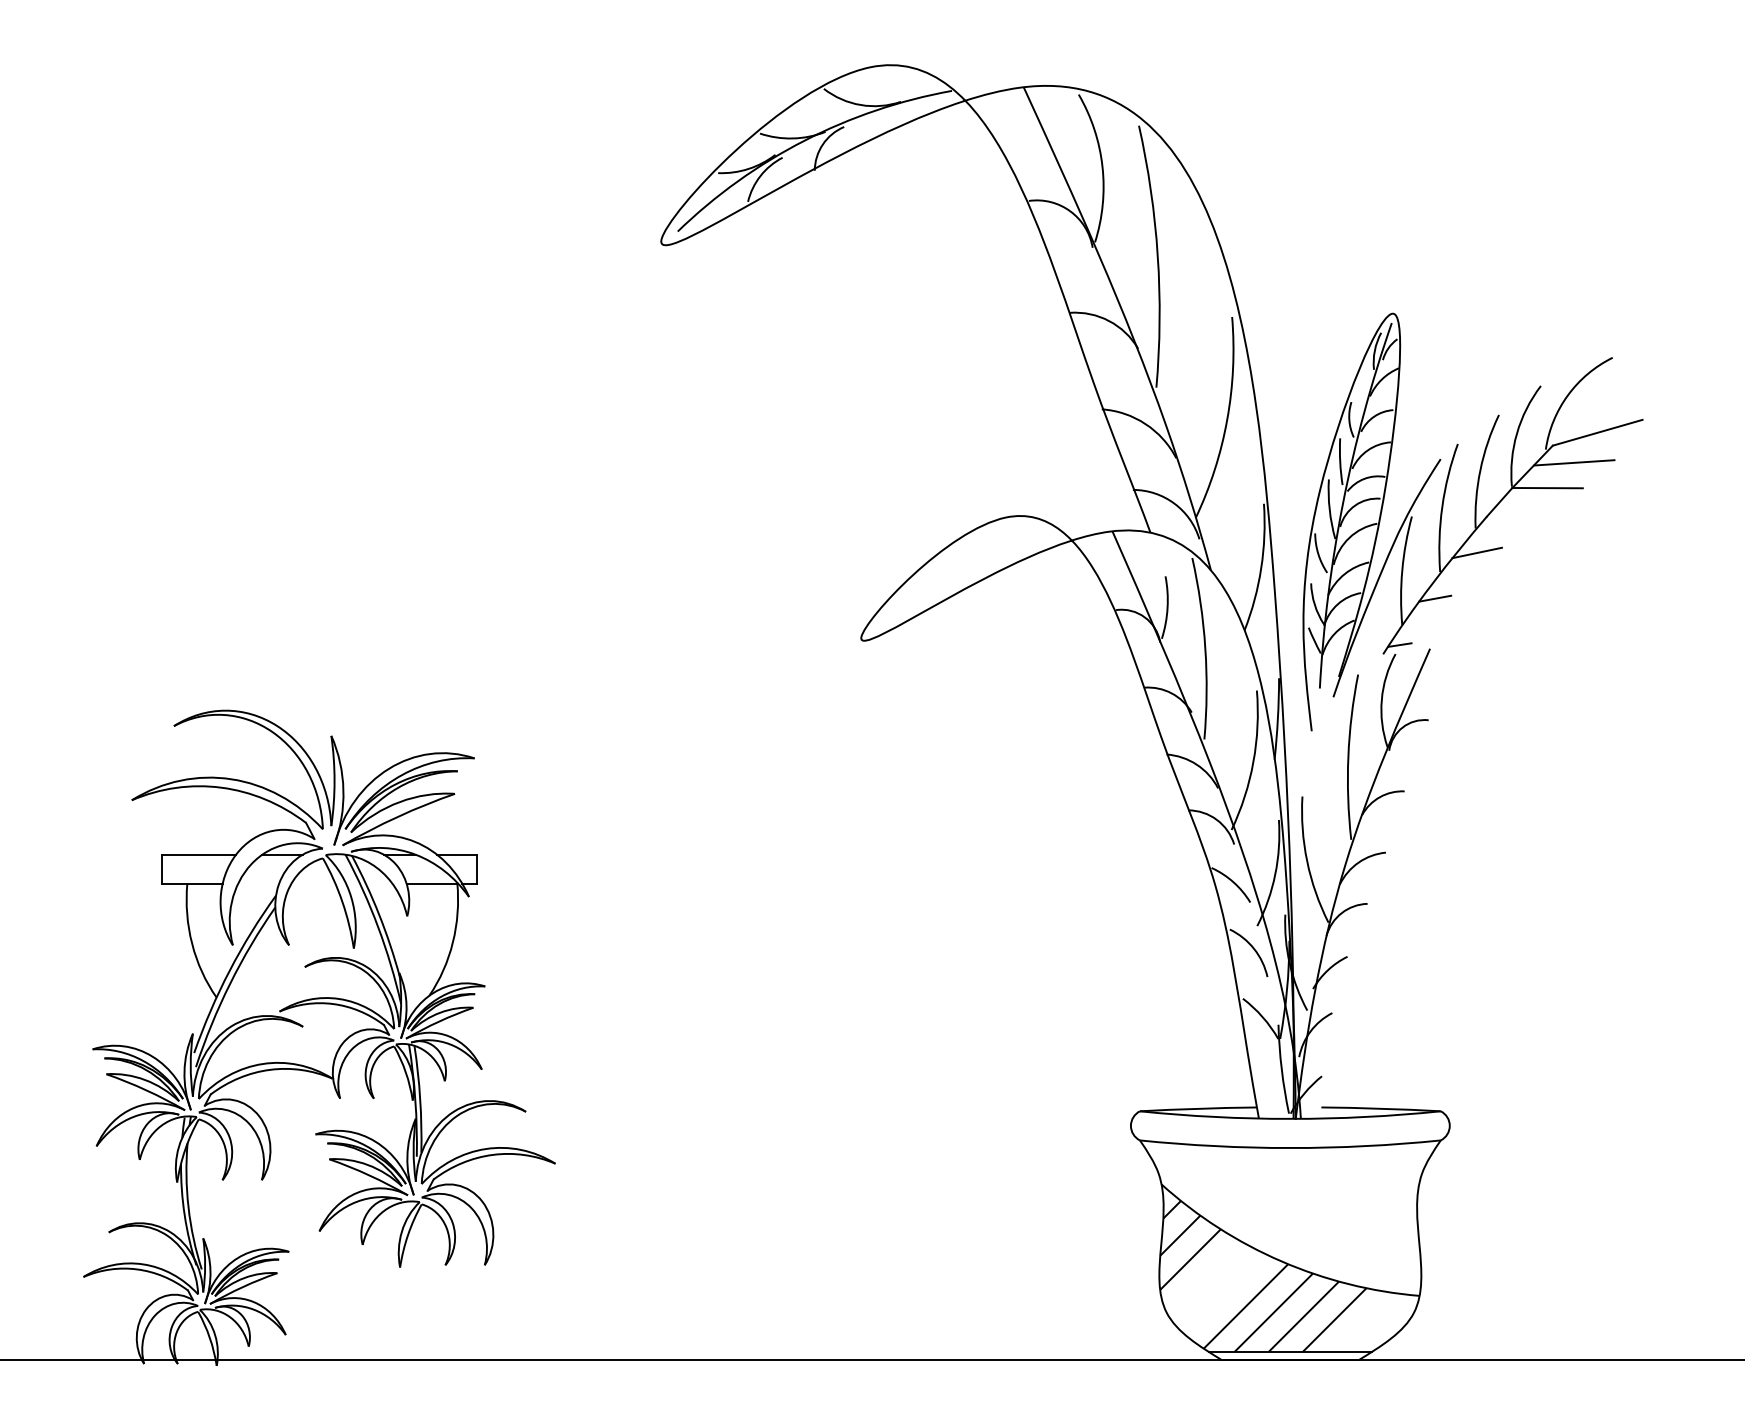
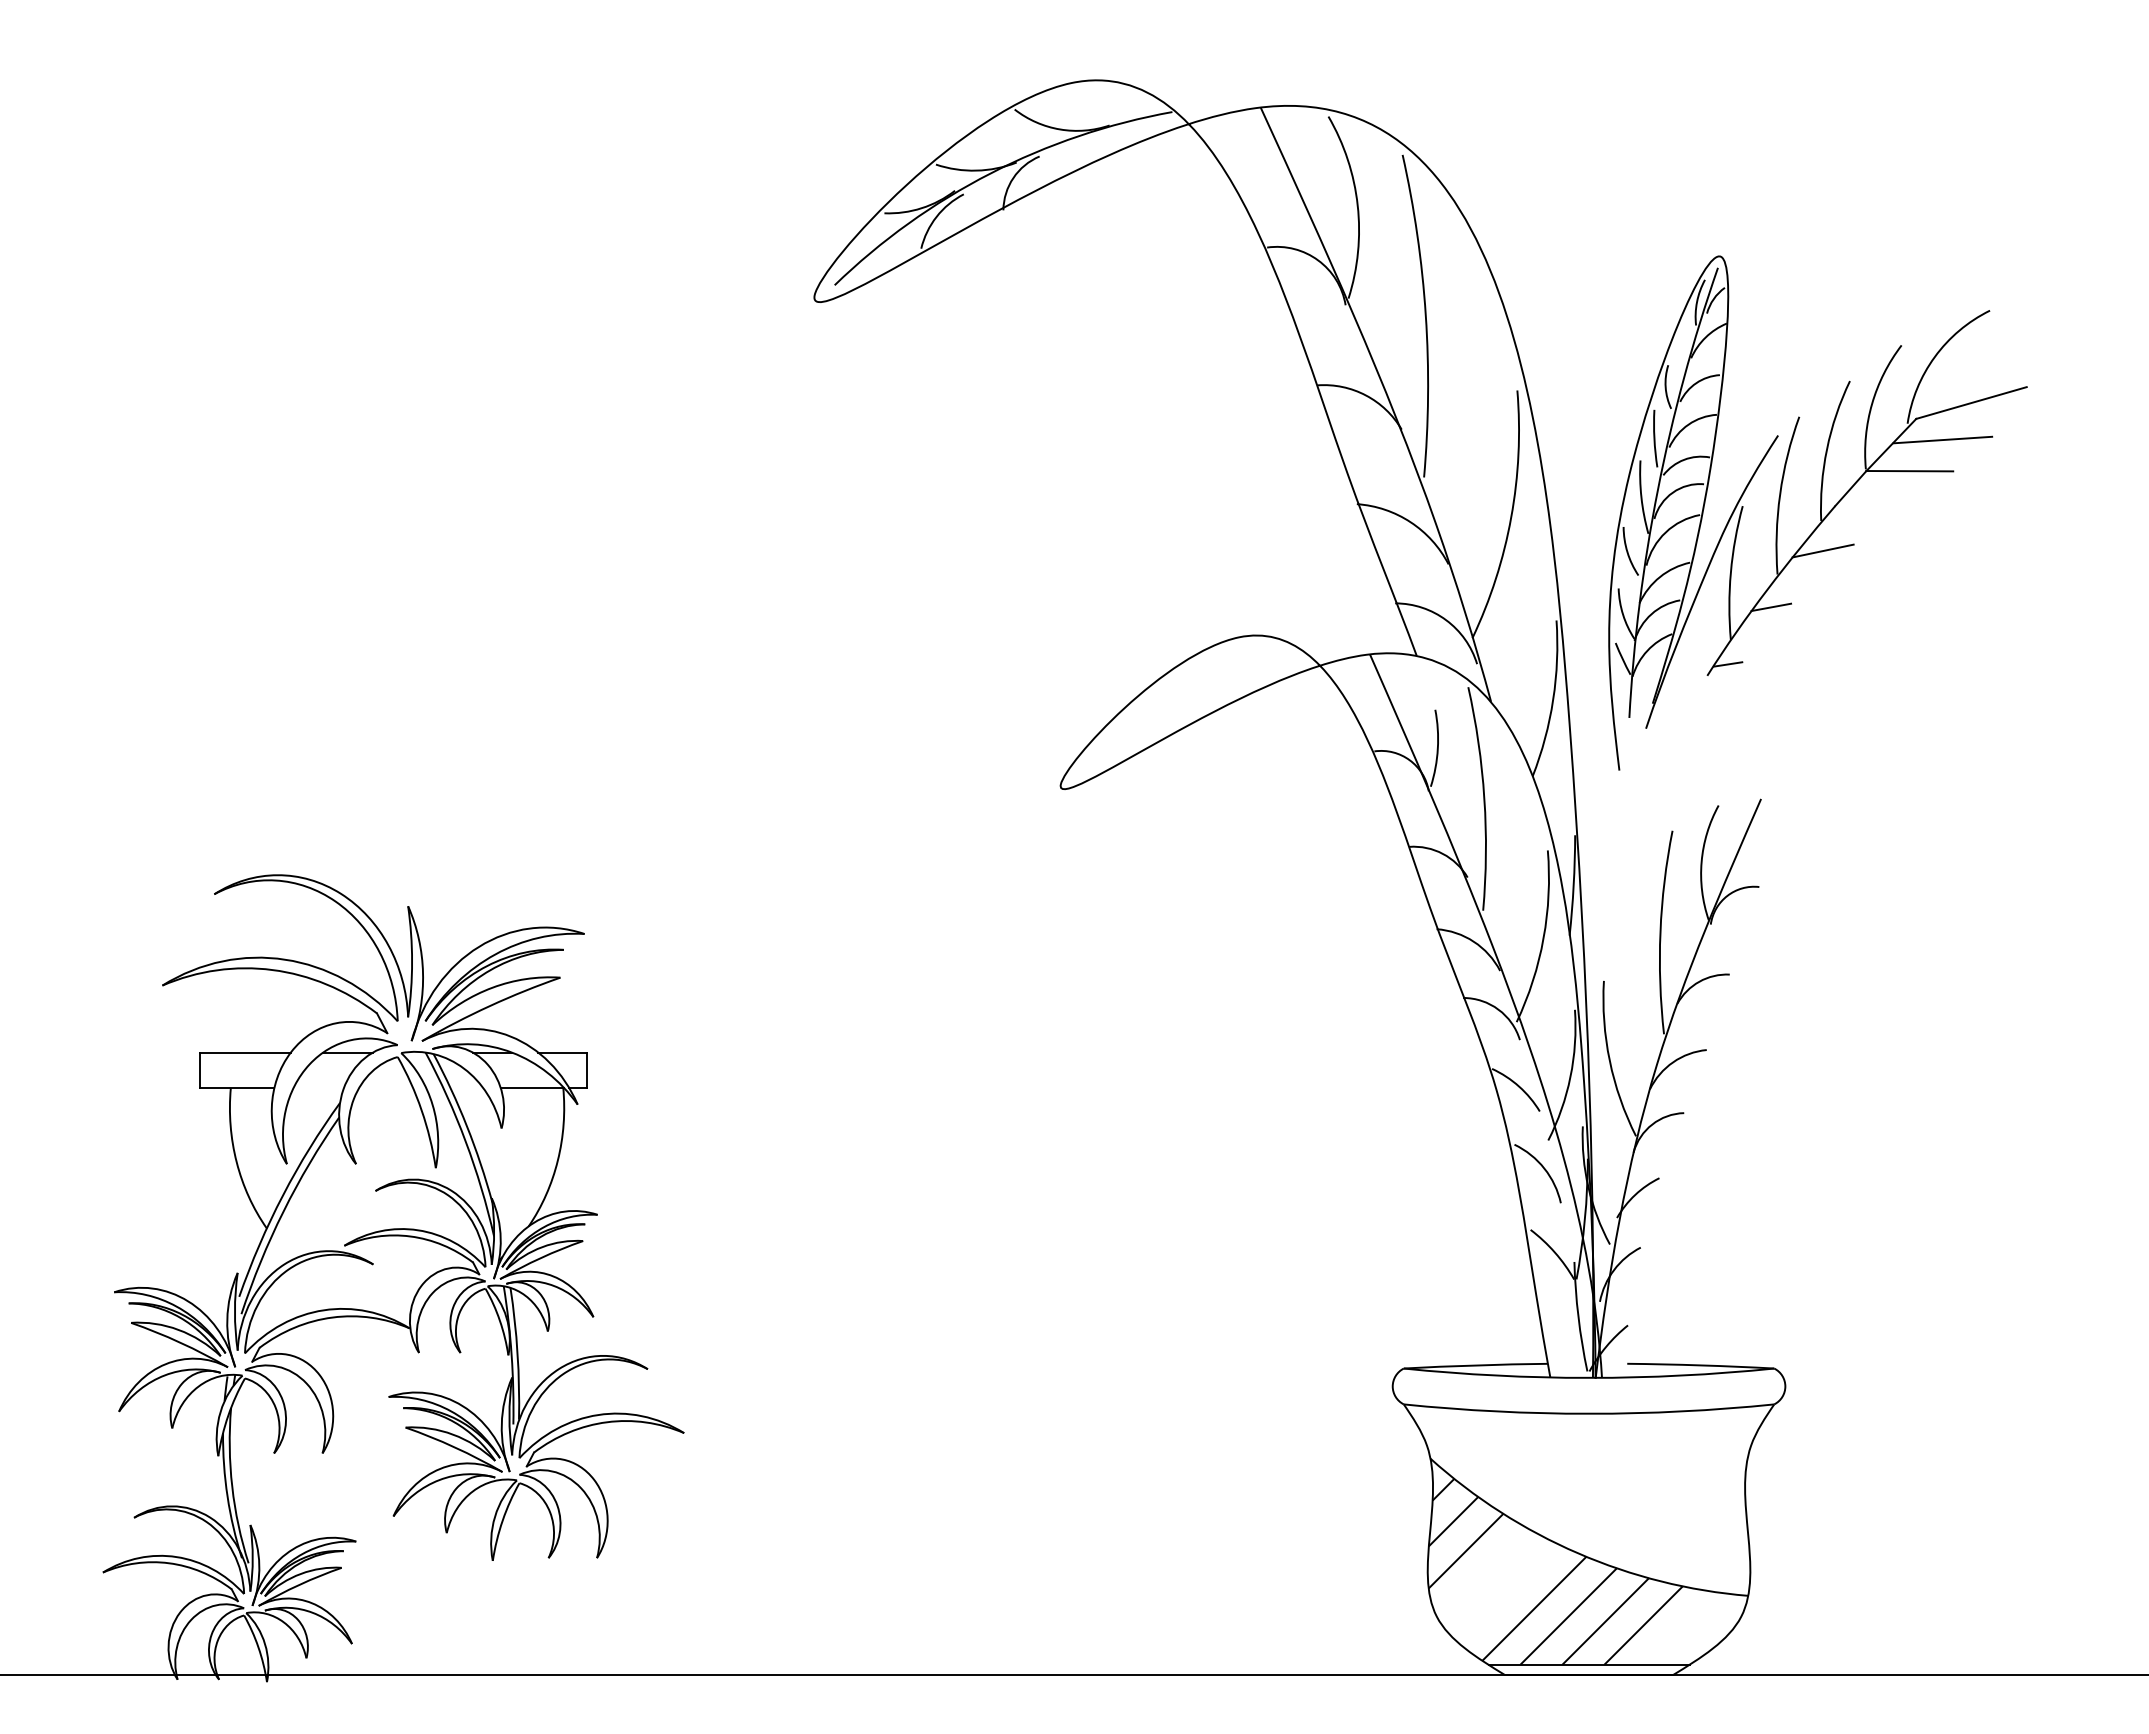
part: (1472, 521) -> (1817, 512), moved

